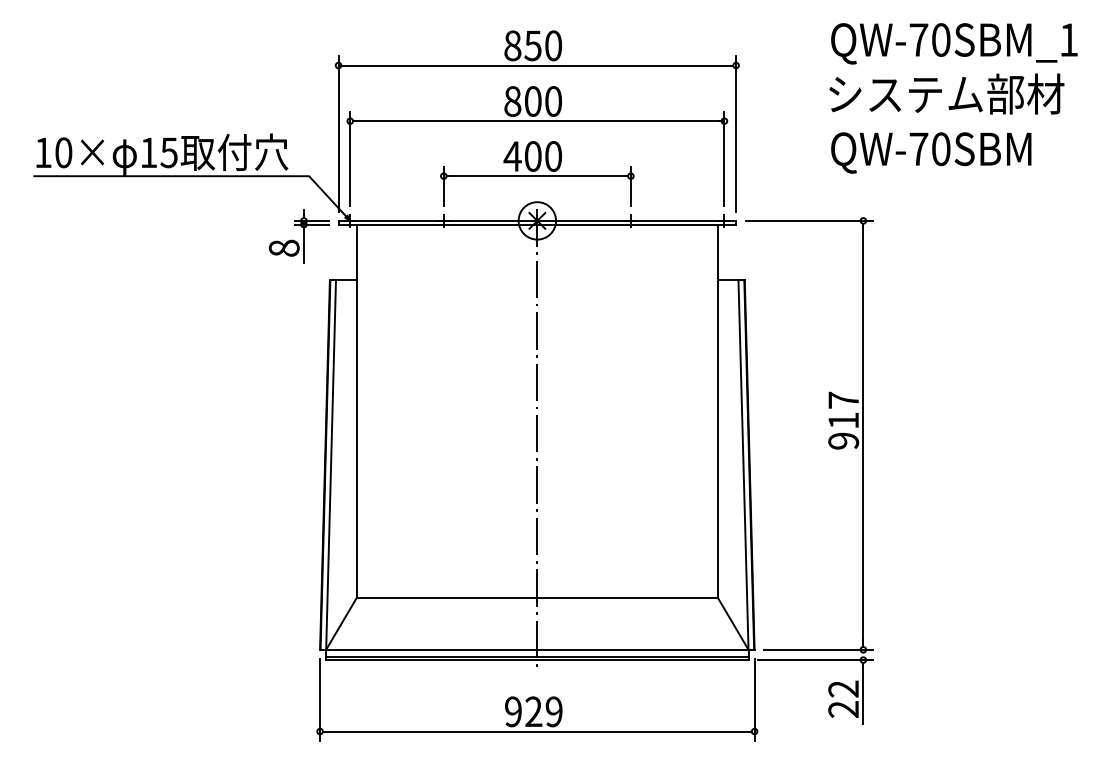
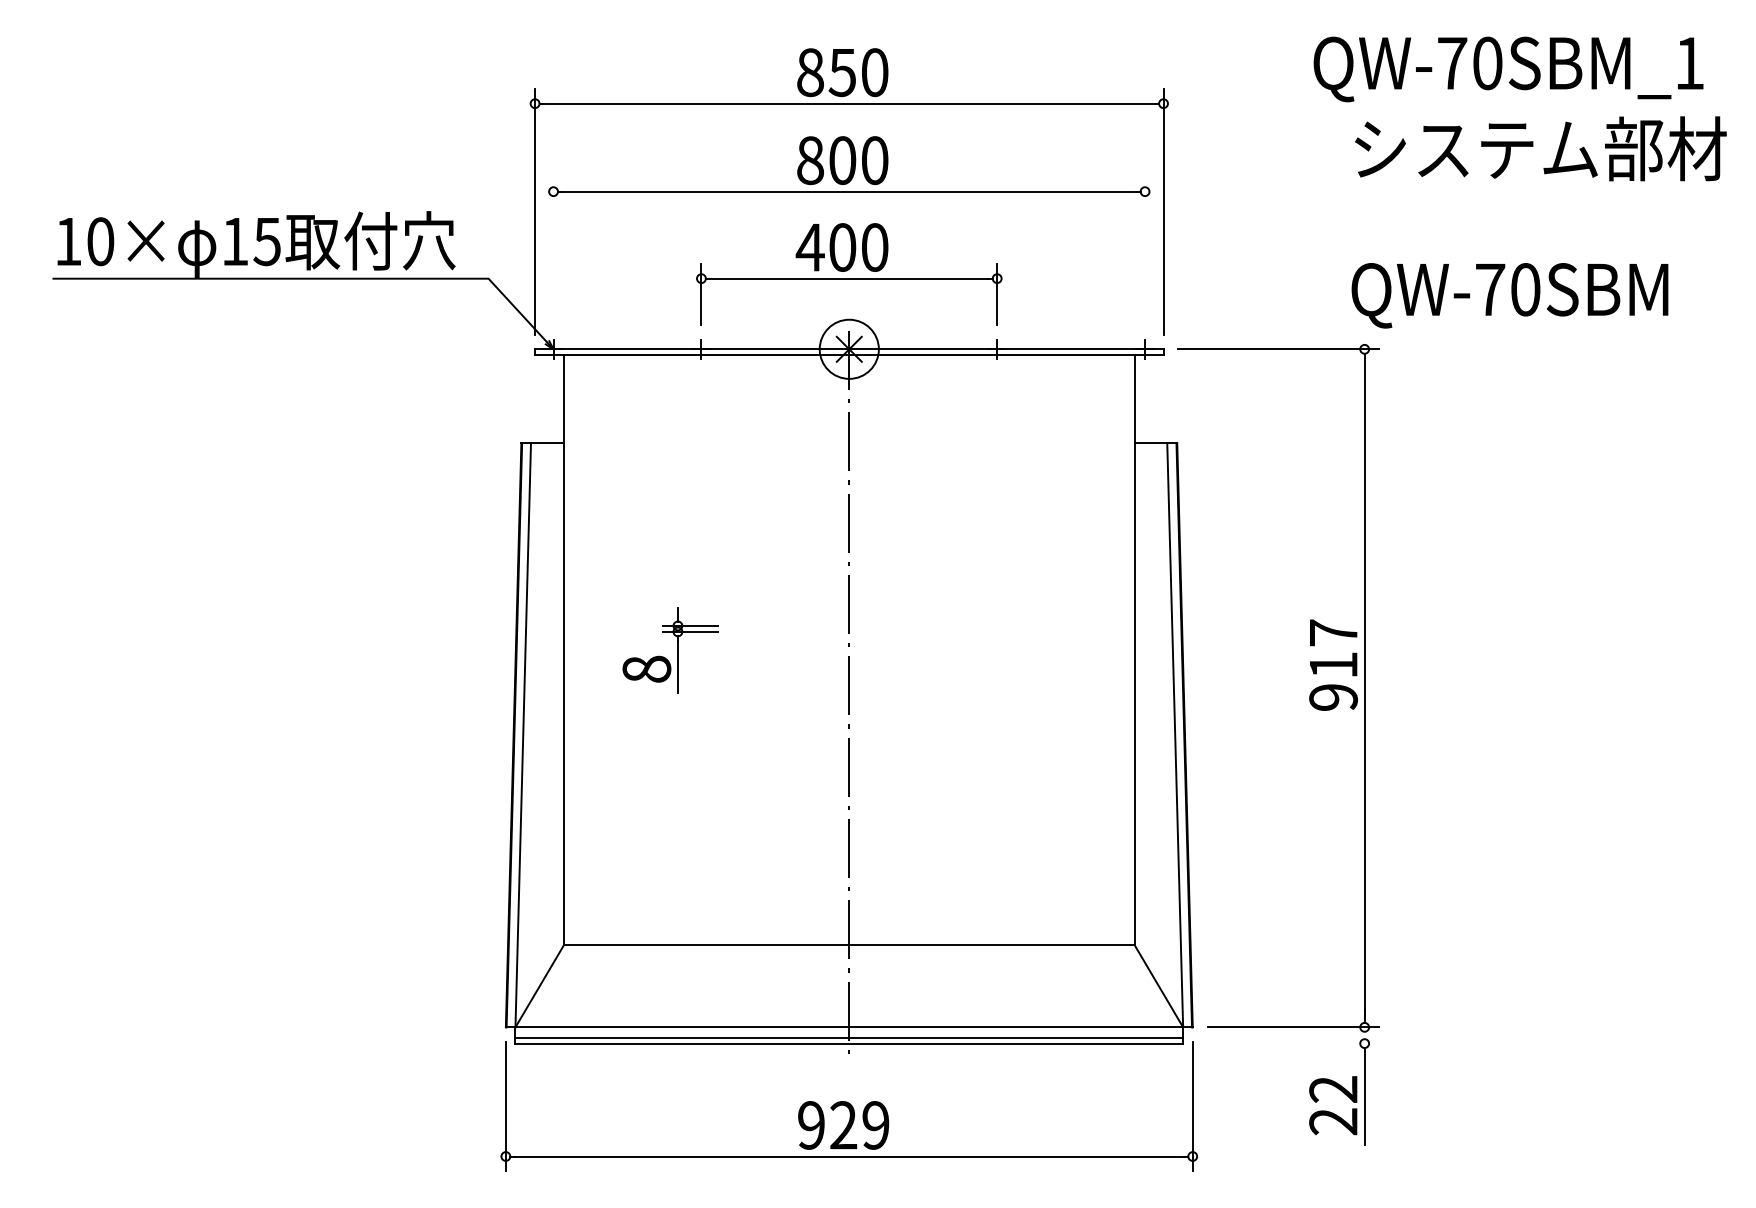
text: (946, 93) -> (1540, 147), moved
text: (931, 152) -> (1510, 294), moved
line: (350, 158) -> (553, 250), removed
line: (724, 158) -> (1145, 250), removed
part: (299, 236) -> (670, 650), moved
line: (814, 660) -> (1287, 1044), removed

